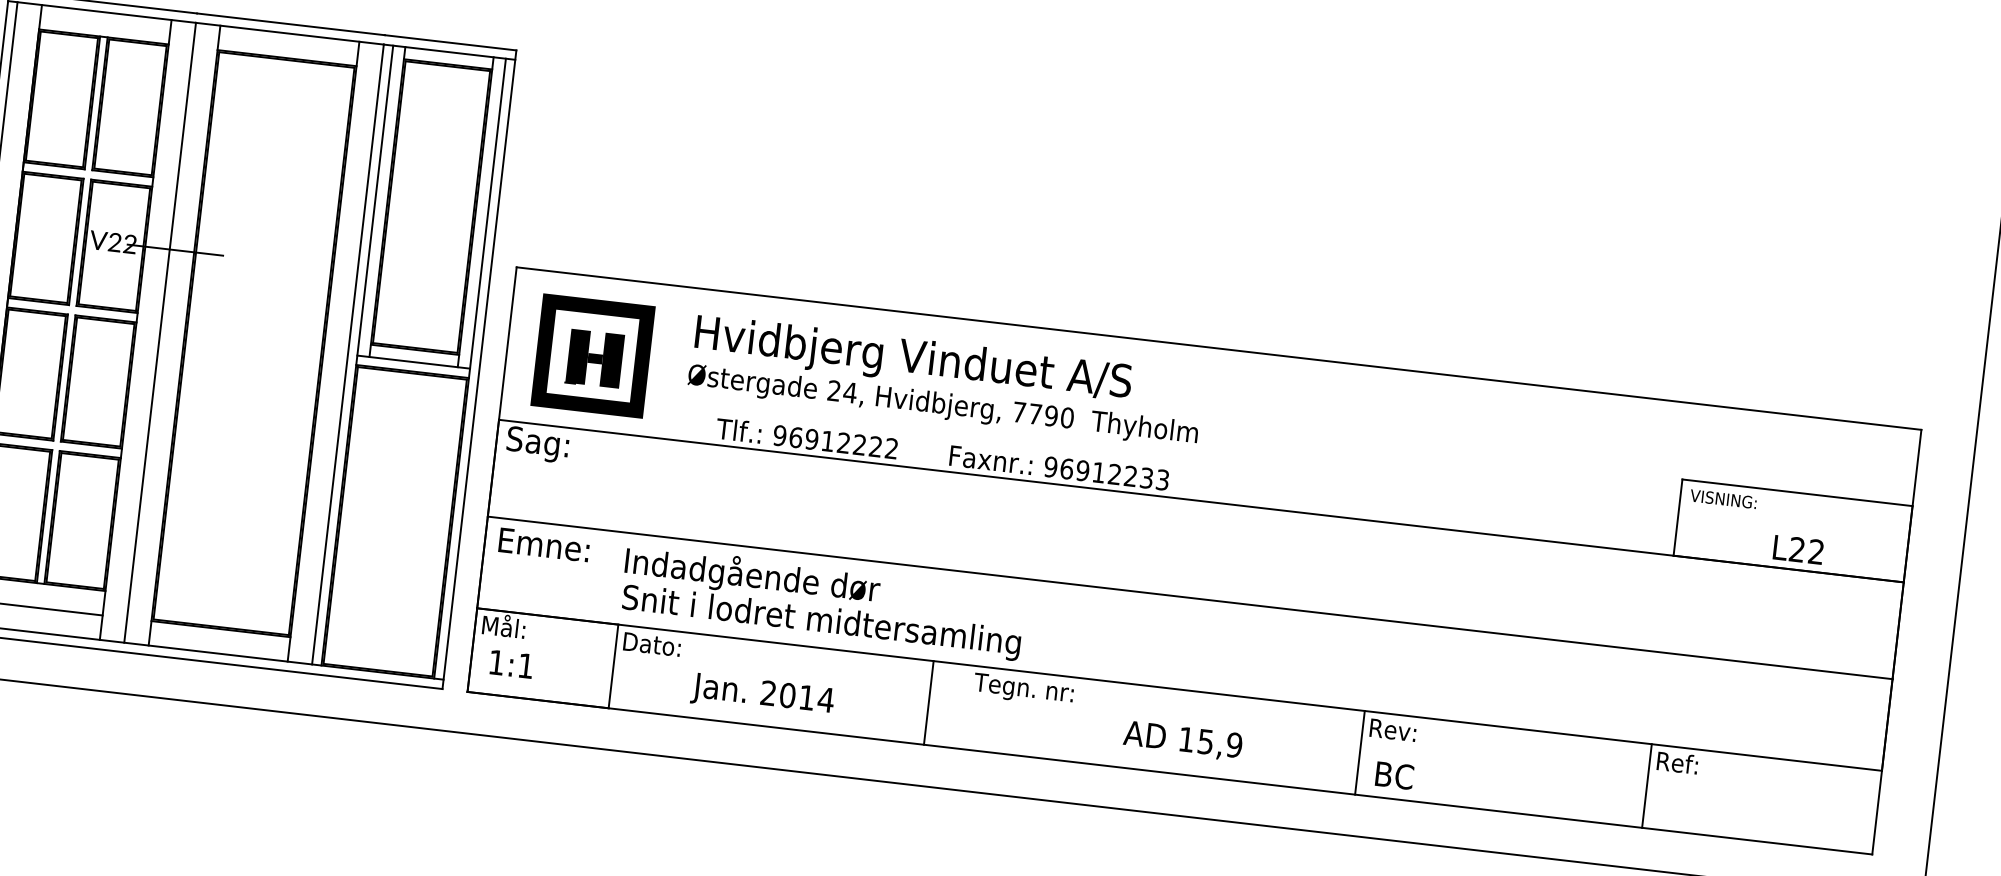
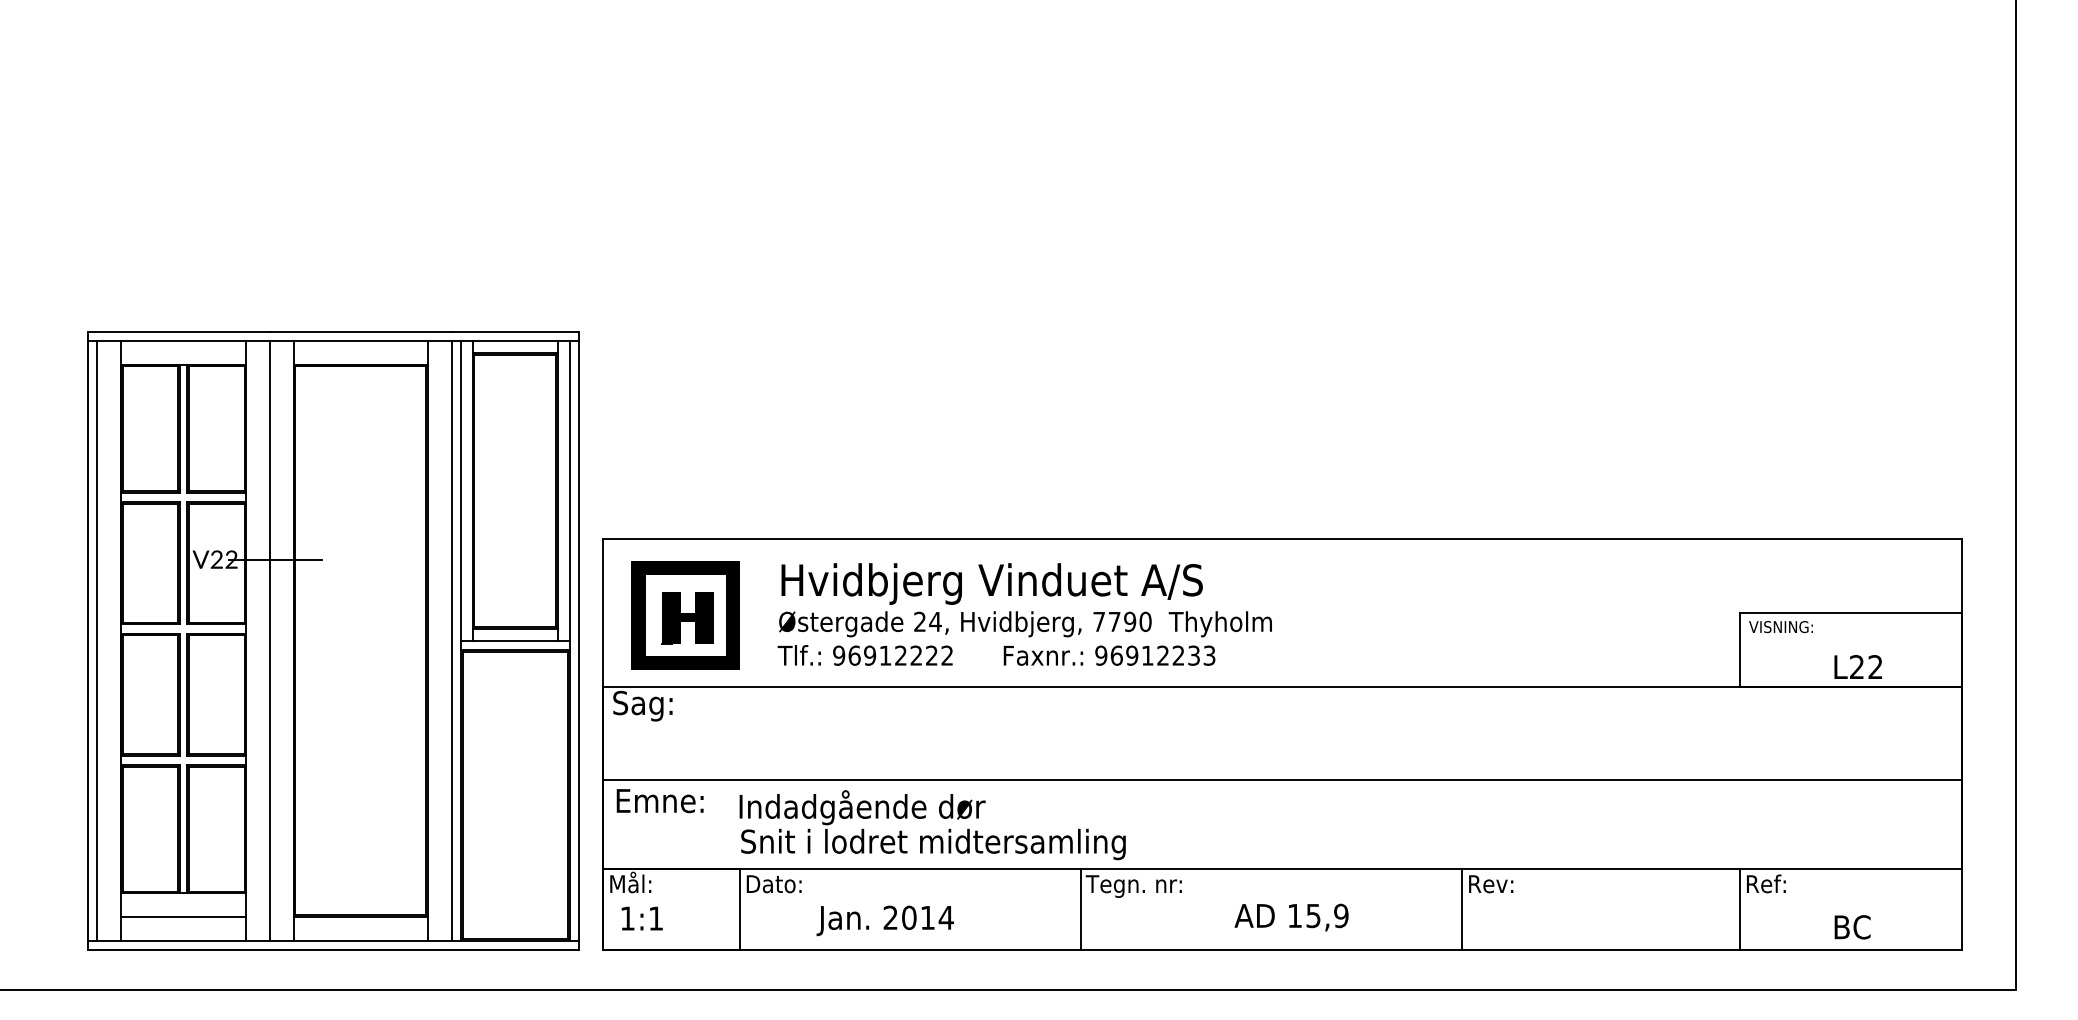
text: (942, 454) -> (996, 655), moved
line: (928, 702) -> (1080, 908), moved
text: (1394, 775) -> (1852, 927), moved

